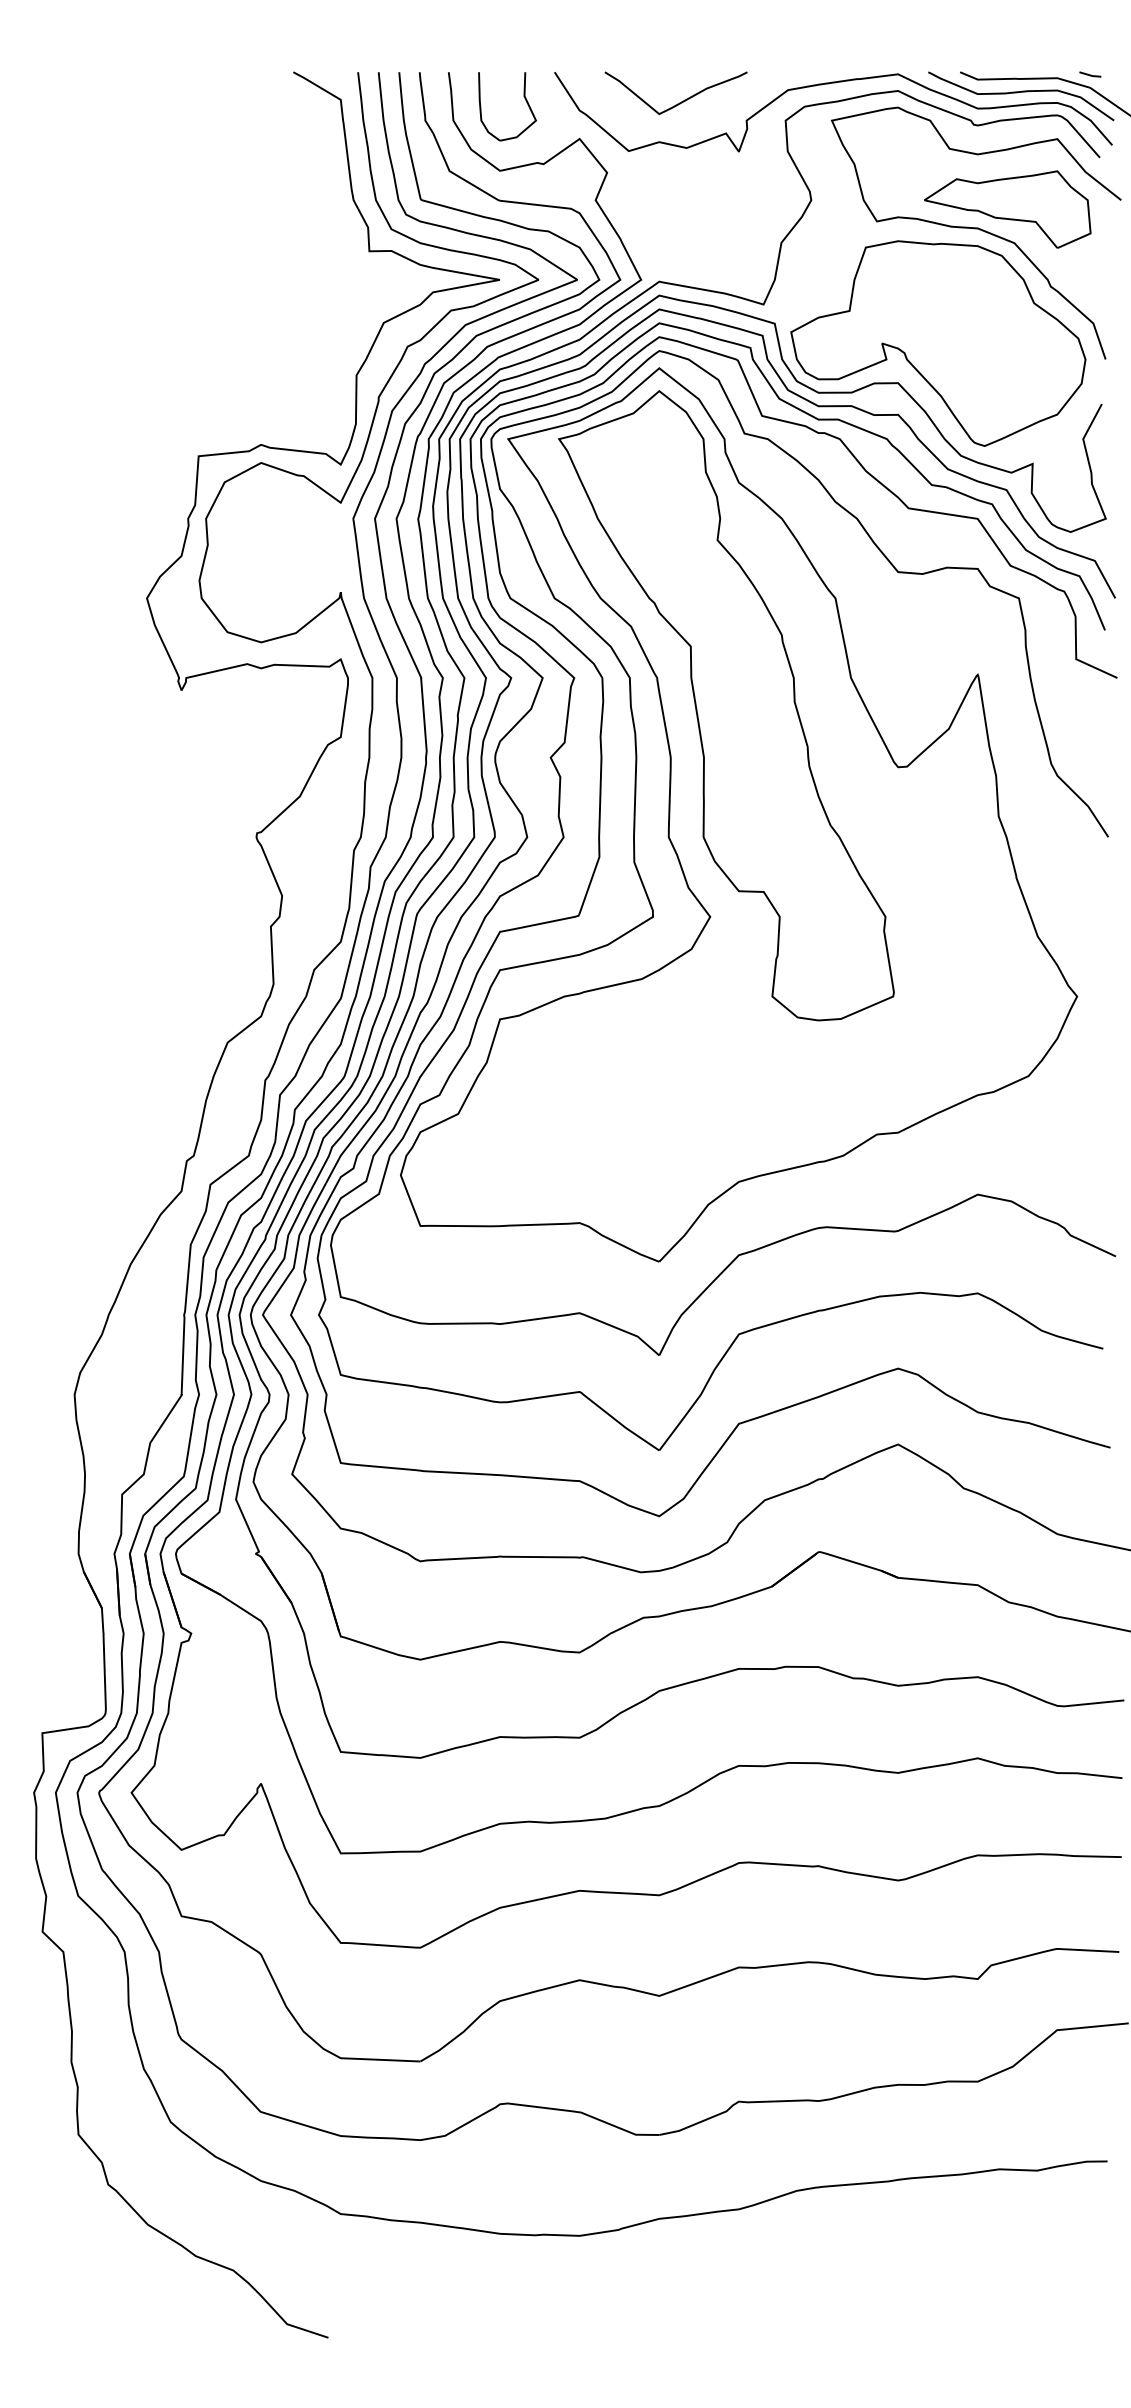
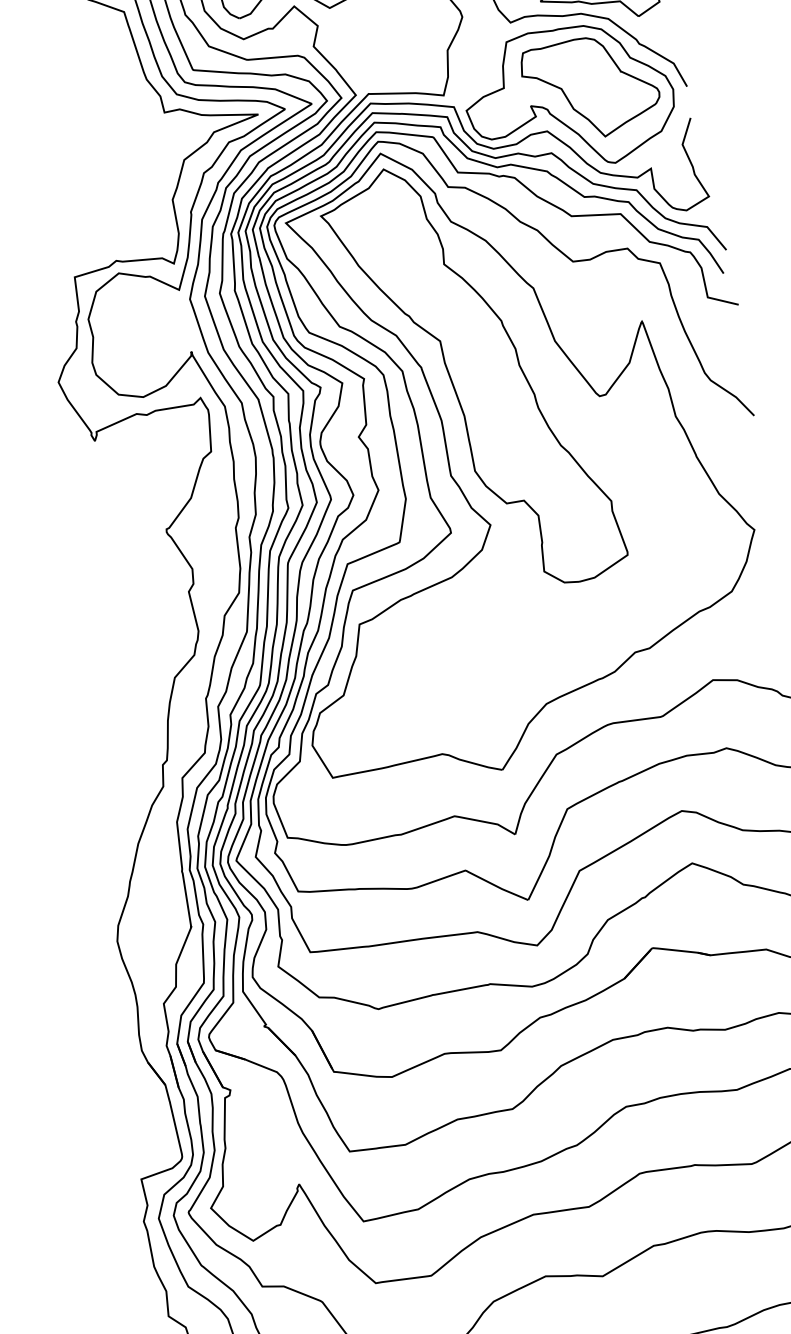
part: (971, 334) -> (591, 87), added

